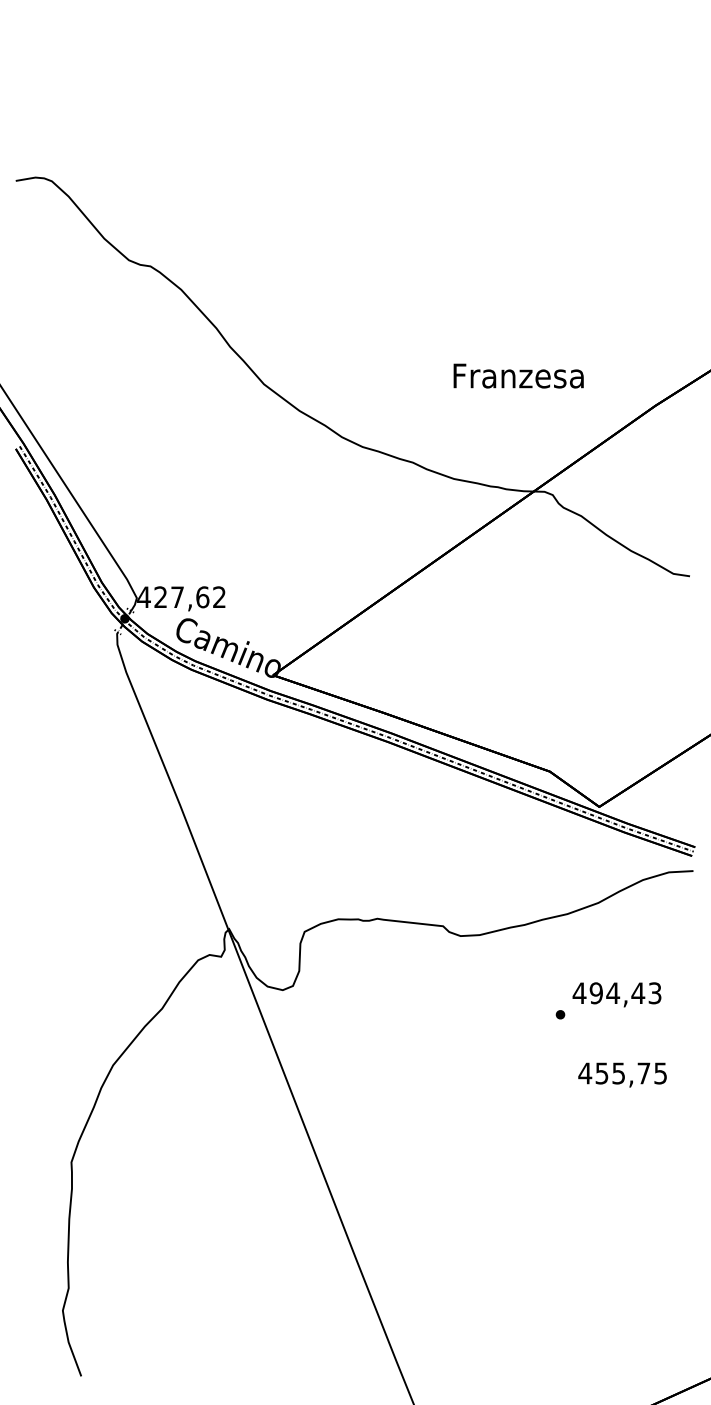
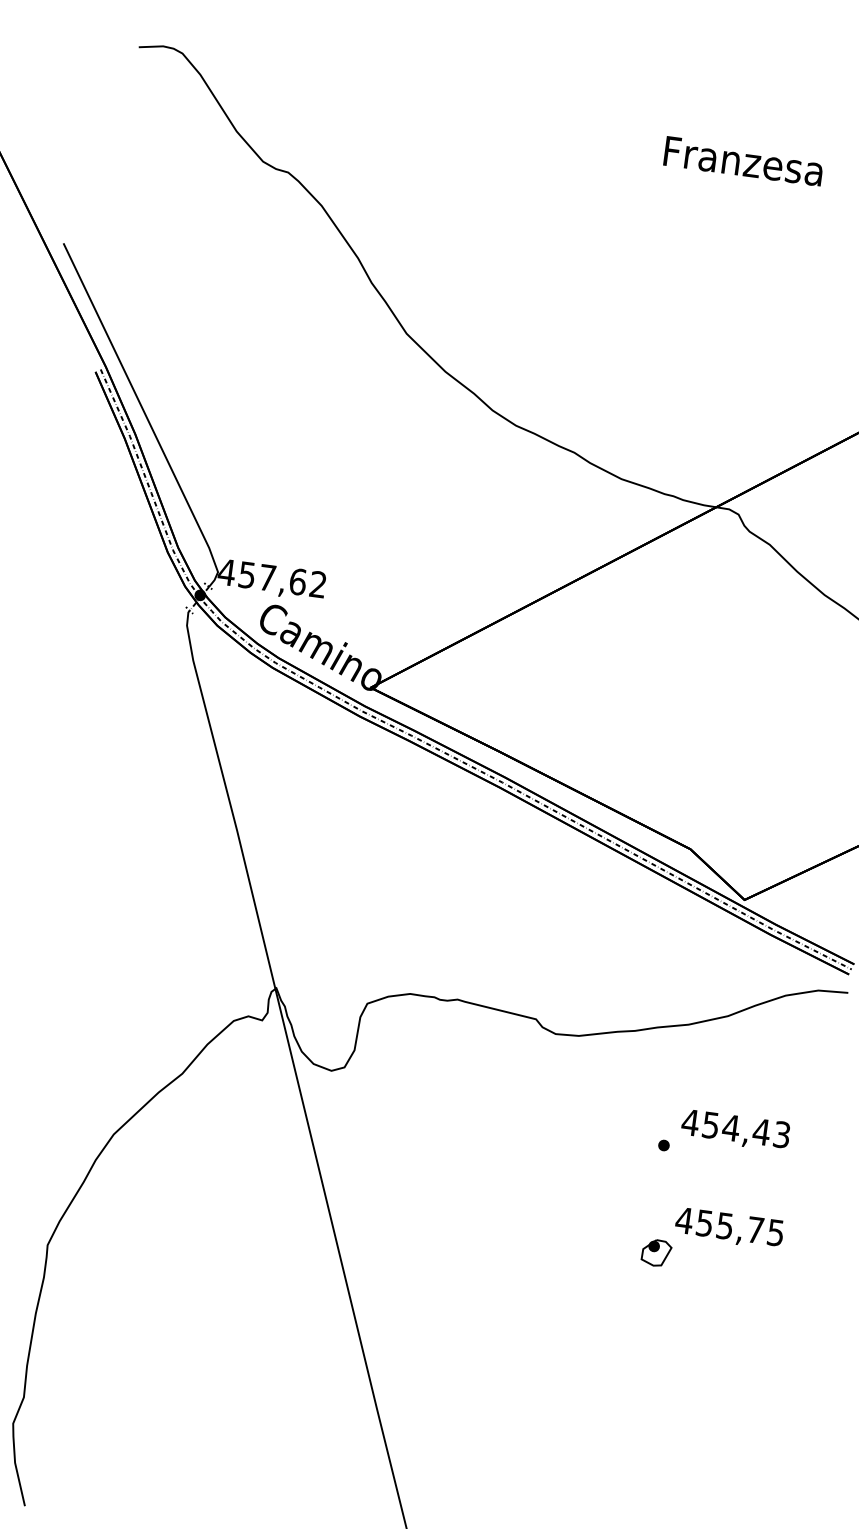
text: (518, 375) -> (743, 160), moved
text: (160, 597) -> (246, 575), 427,62 -> 457,62
text: (595, 992) -> (709, 1124), 494,43 -> 454,43
part: (565, 1102) -> (655, 1252), added

